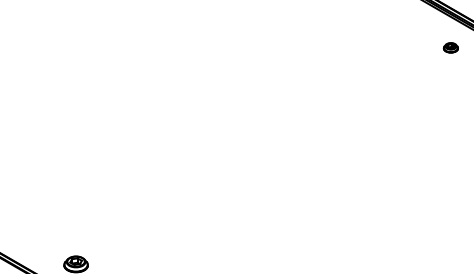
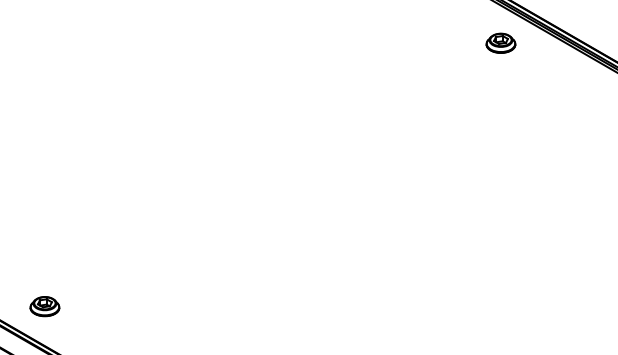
part: (450, 47) -> (500, 42), size x1.67

